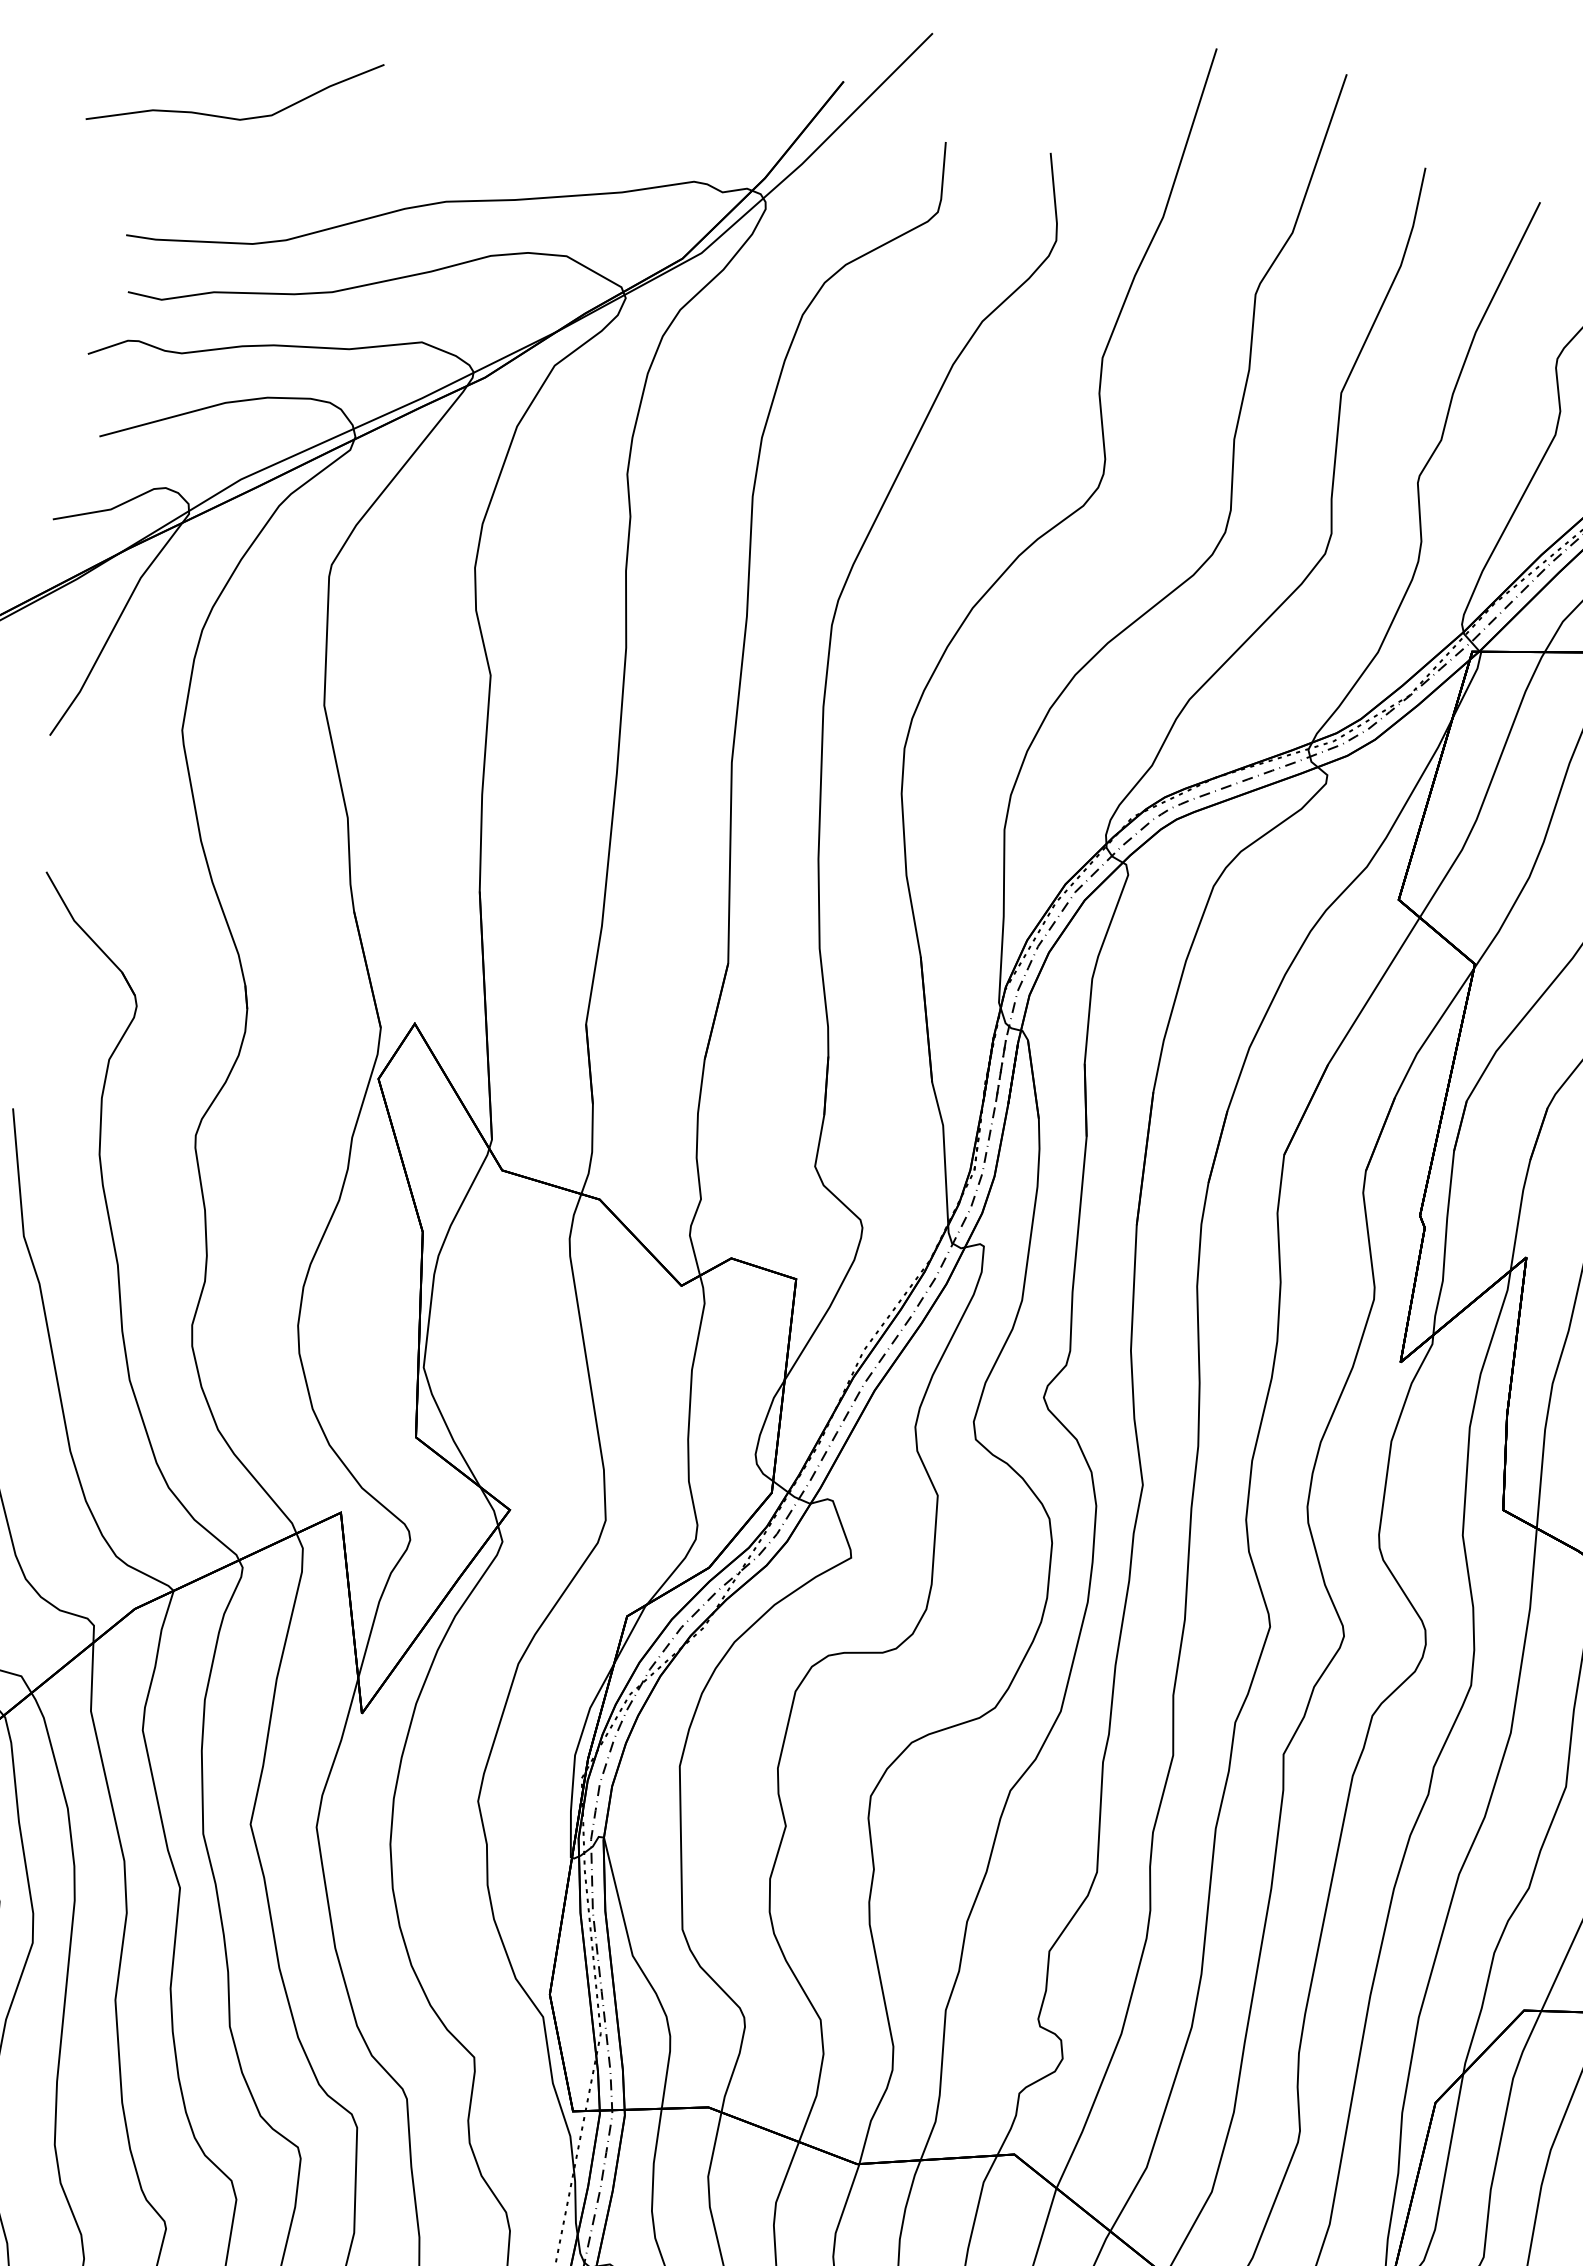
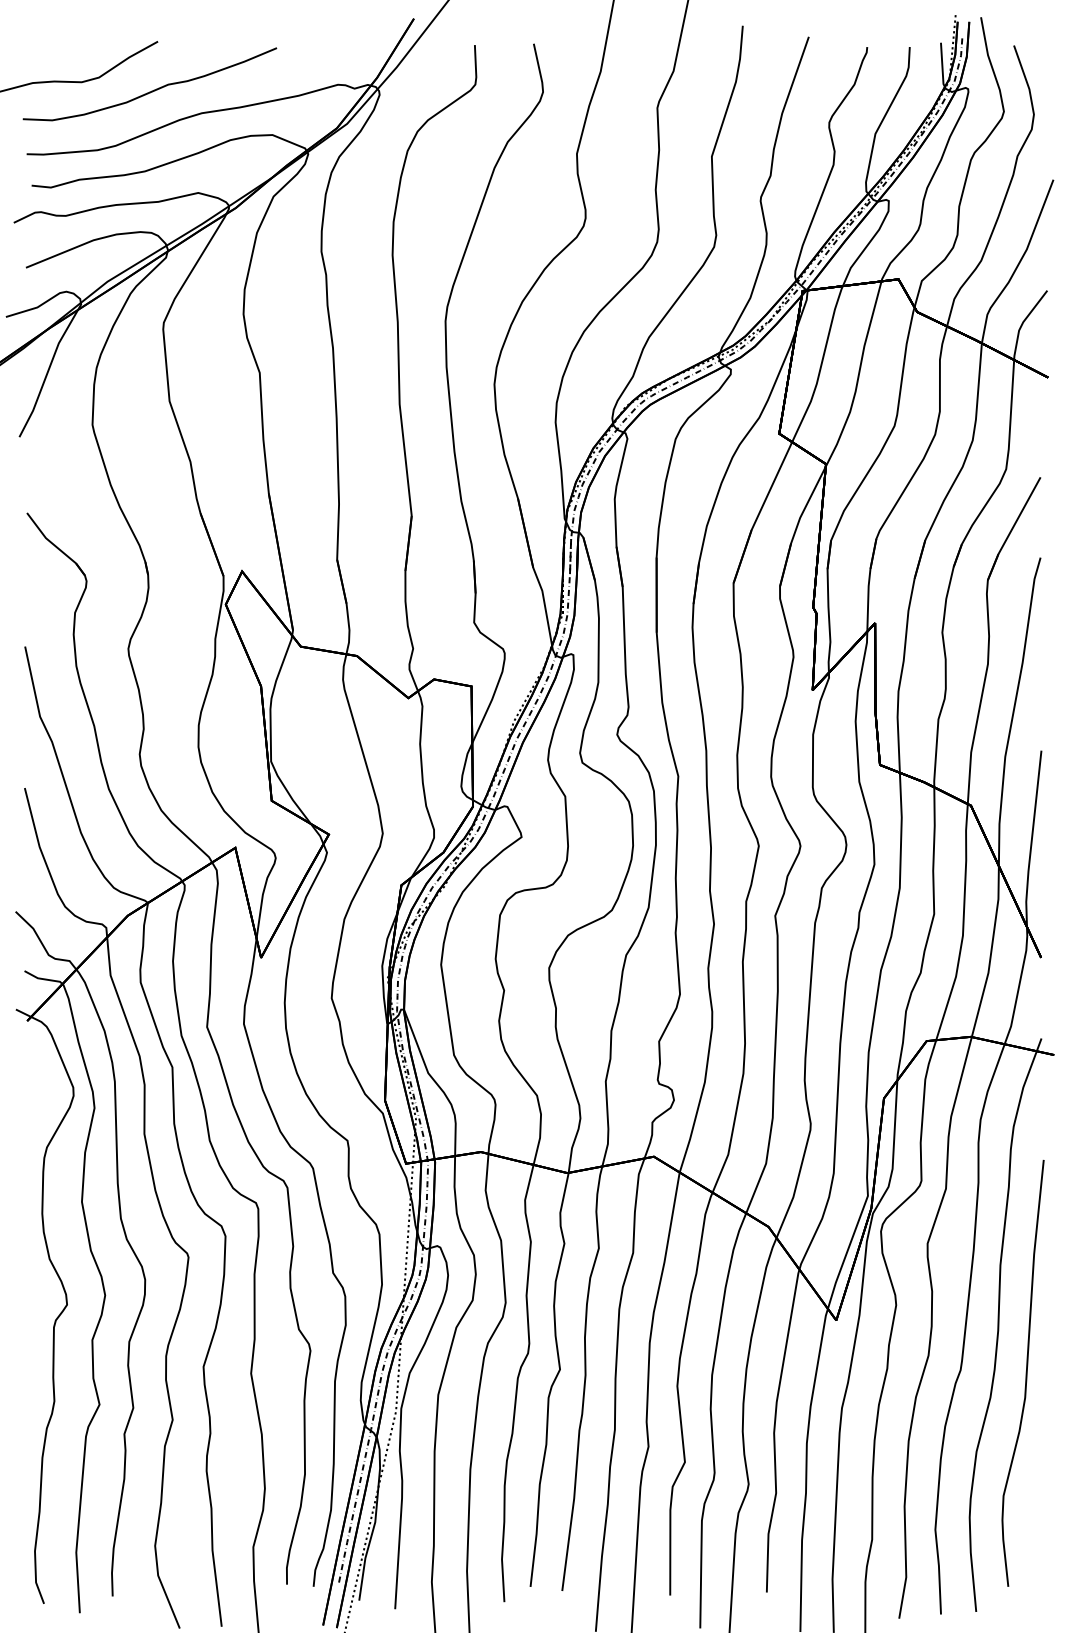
curve: (361, 150) -> (151, 90), added

